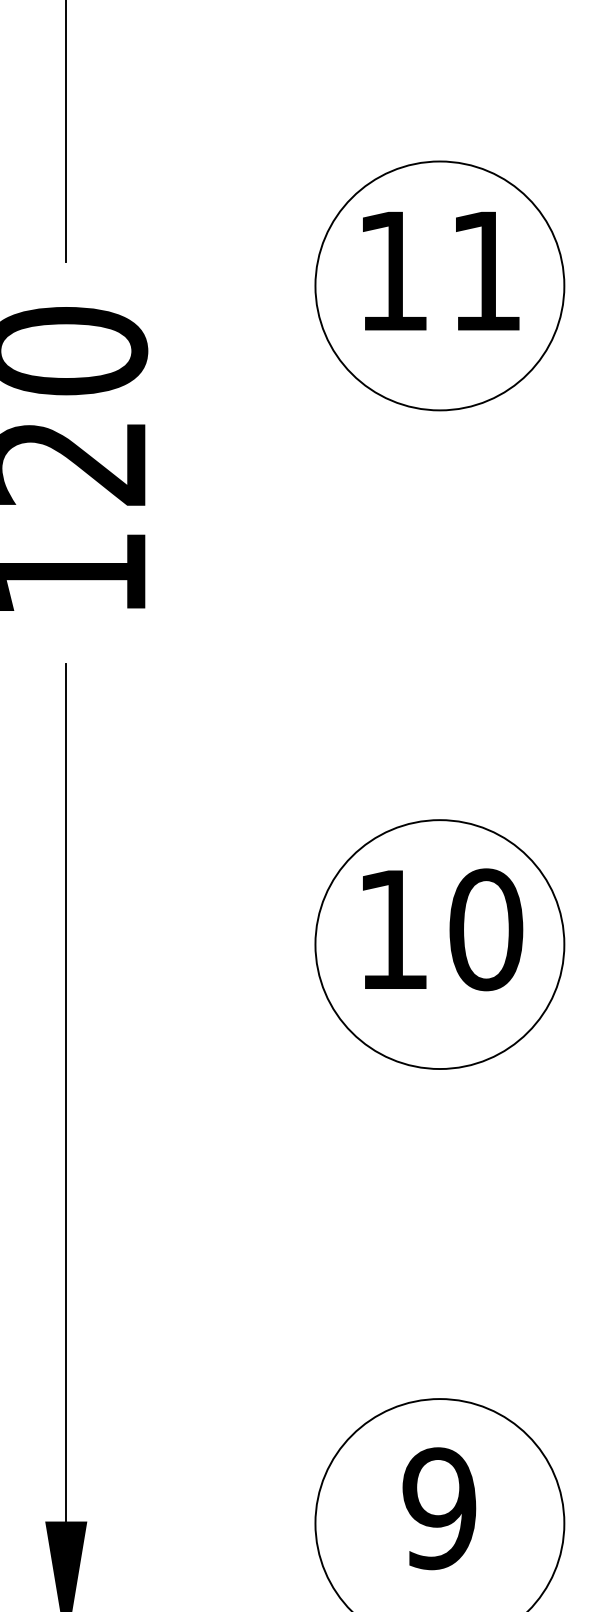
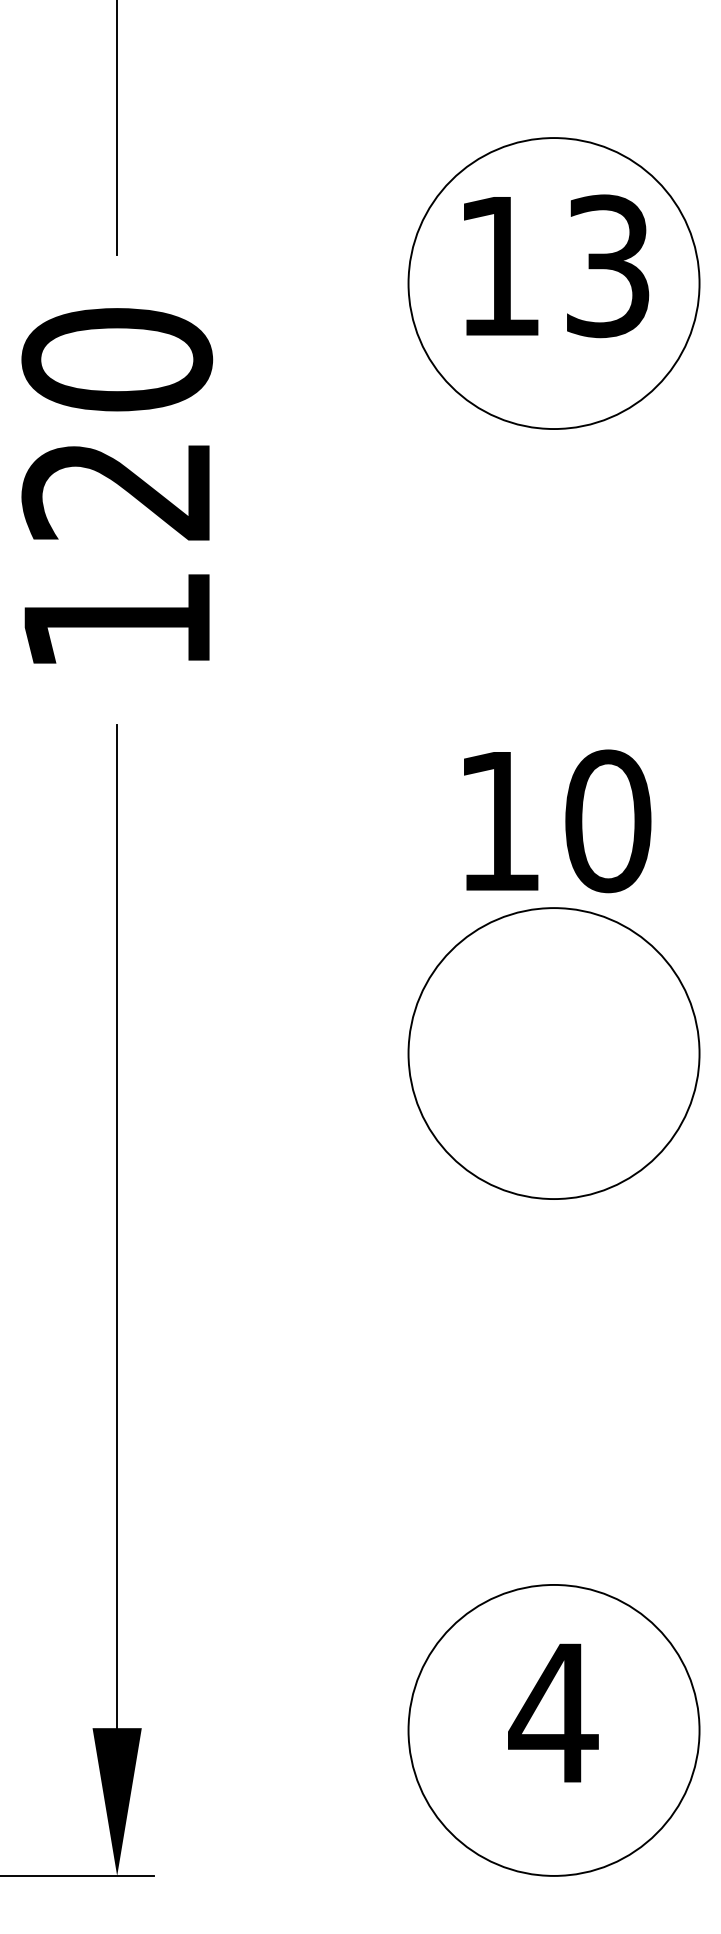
text: (486, 271) -> (608, 266), 11 -> 13
text: (442, 929) -> (557, 821), moved
text: (439, 1508) -> (553, 1713), 9 -> 4

